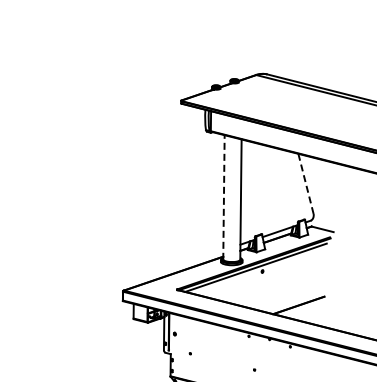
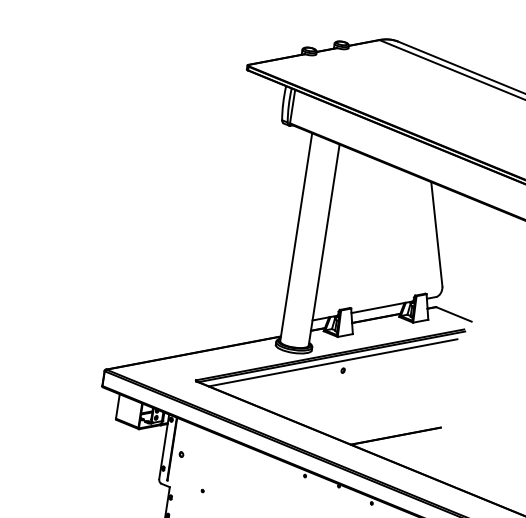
line: (305, 183) -> (436, 233), dashed -> solid
line: (223, 197) -> (295, 237), dashed -> solid

